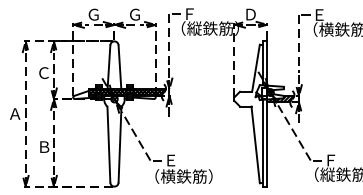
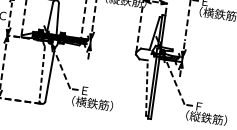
line: (108, 144) -> (41, 73), solid -> dashed
line: (255, 144) -> (146, 87), solid -> dashed

